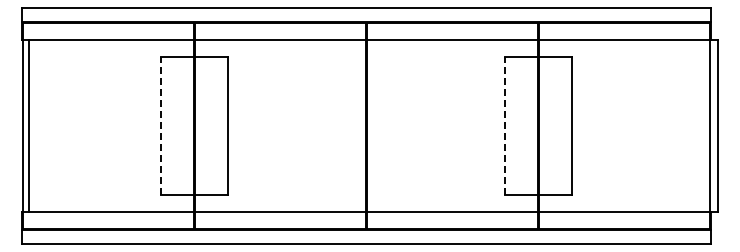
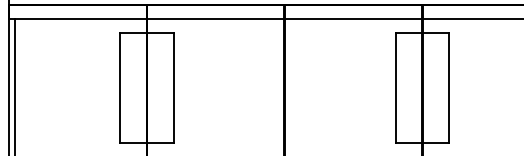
line: (160, 125) -> (119, 87), dashed -> solid
line: (505, 125) -> (395, 87), dashed -> solid

